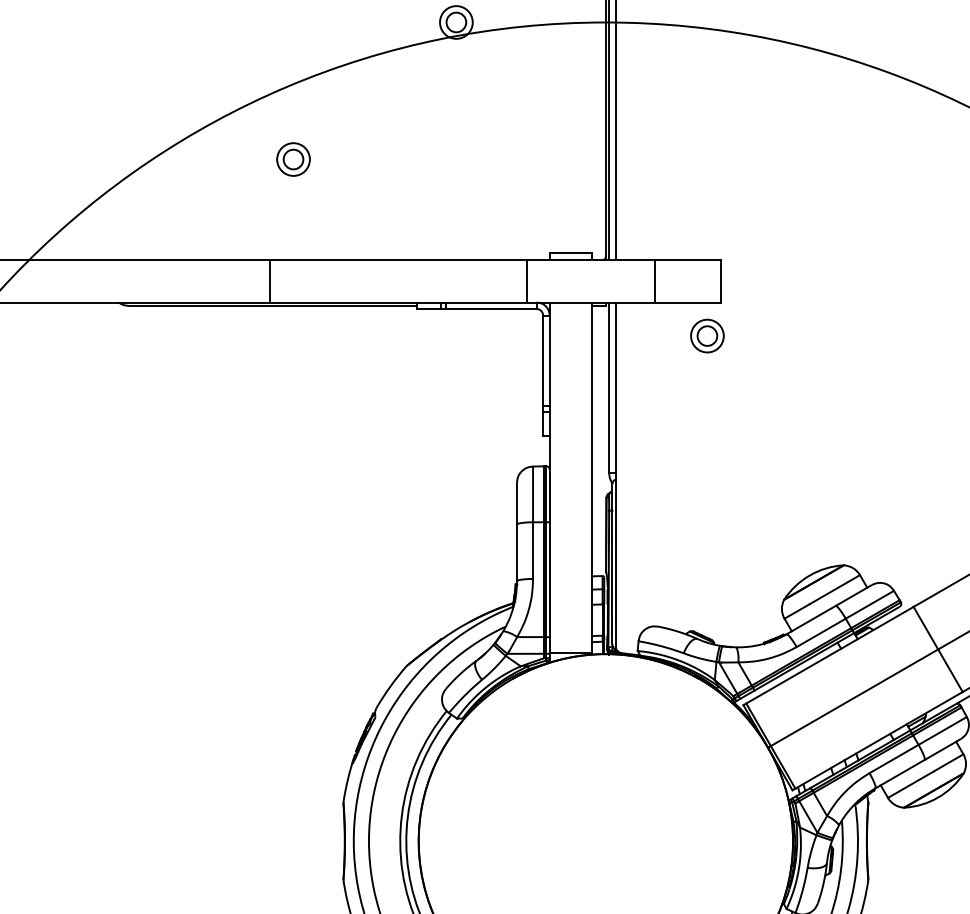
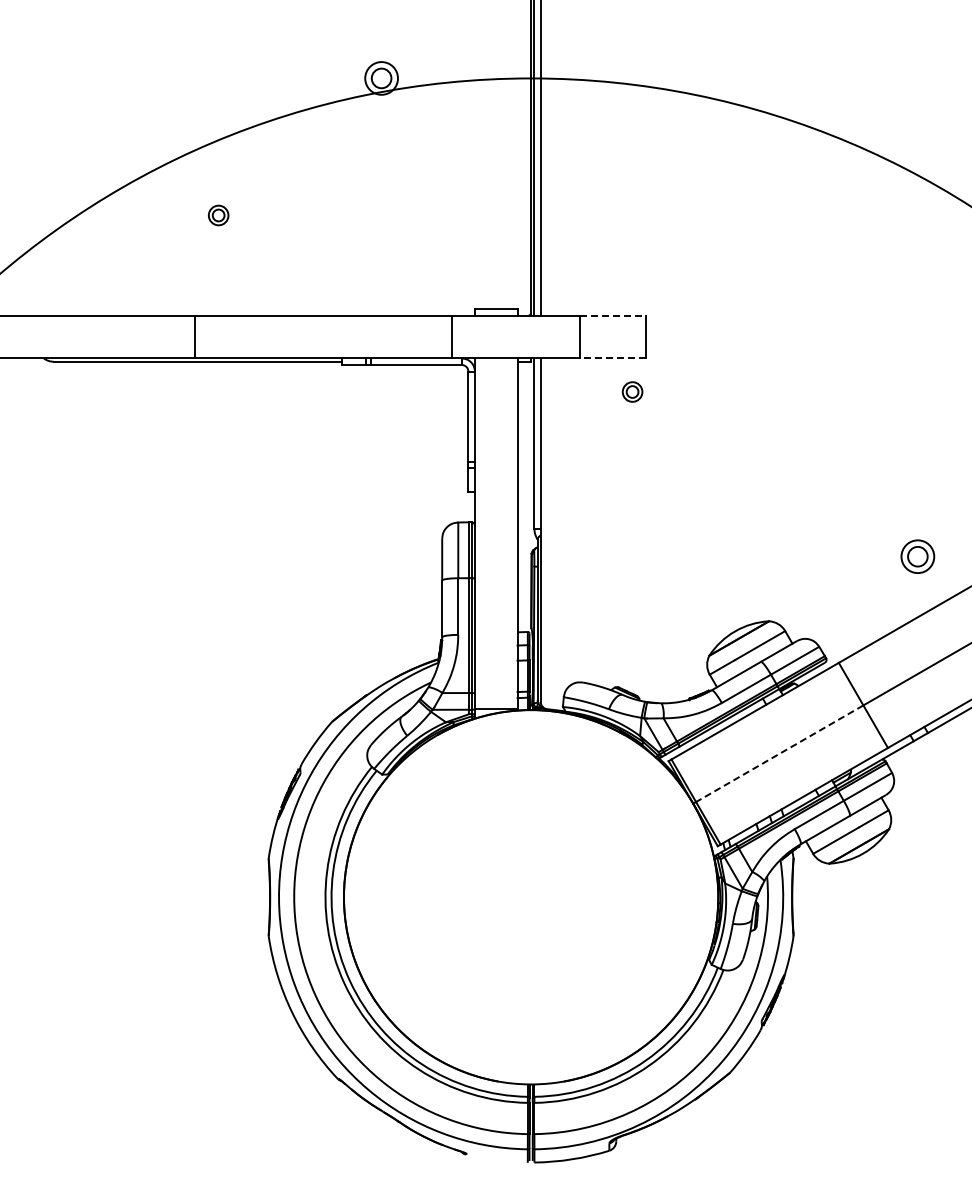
part: (293, 159) -> (218, 215), size x0.6
line: (688, 259) -> (613, 315), solid -> dashed
line: (688, 302) -> (613, 358), solid -> dashed
part: (707, 335) -> (632, 391), size x0.6
line: (854, 697) -> (779, 753), solid -> dashed

